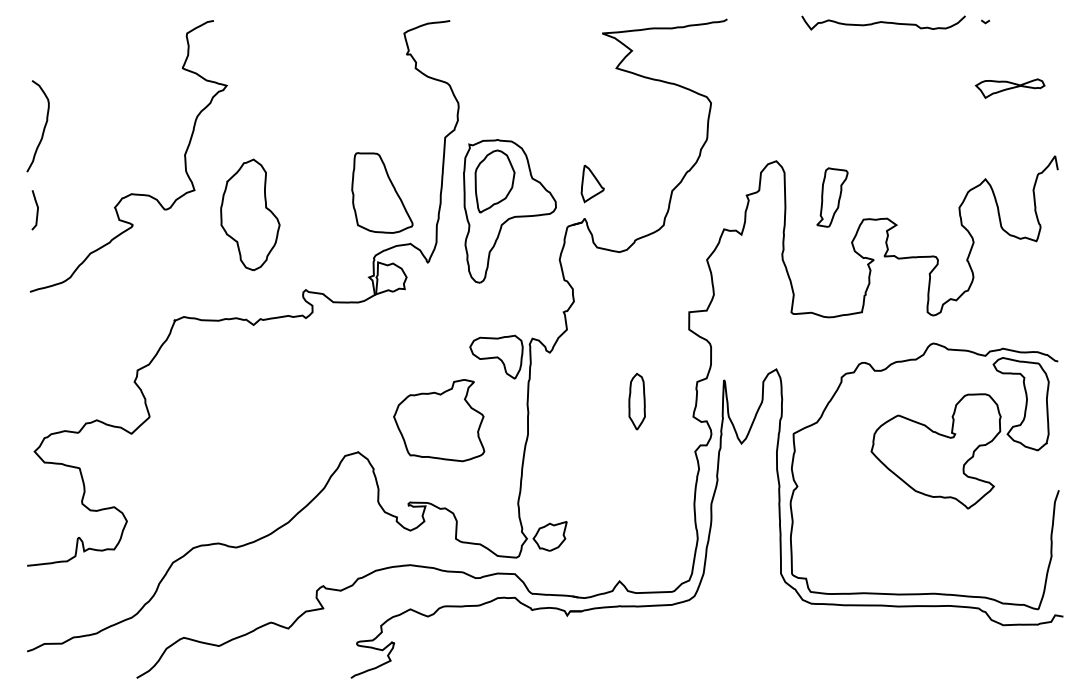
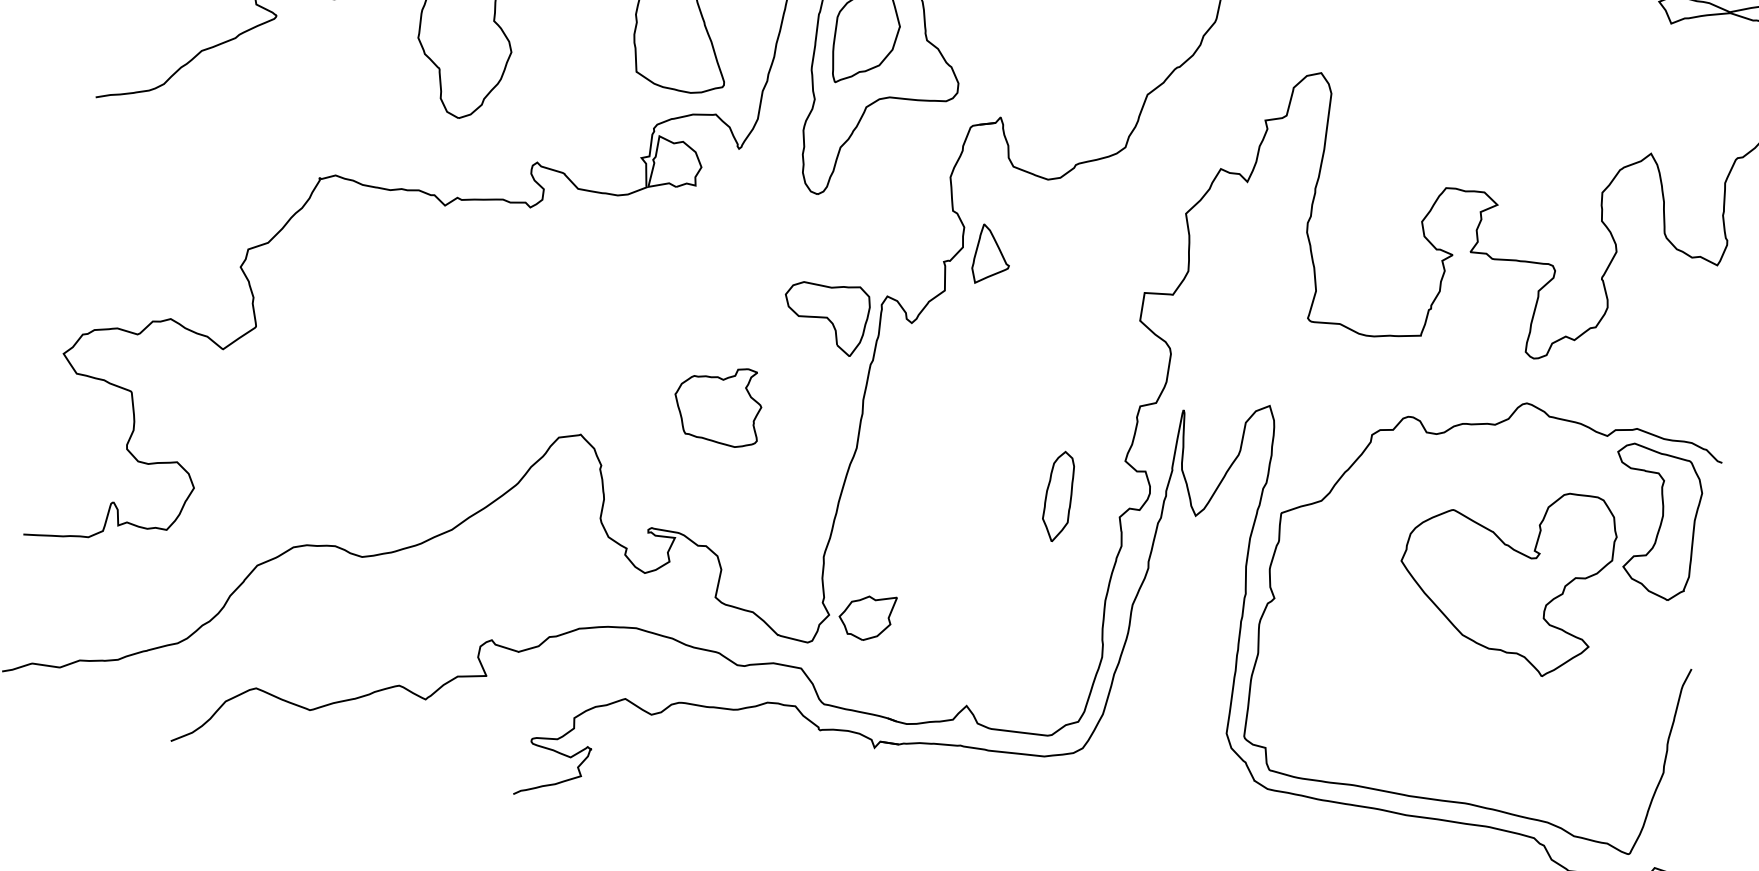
part: (592, 183) -> (992, 255), moved
part: (832, 197) -> (1402, 144), removed
part: (636, 401) -> (1057, 496), moved
part: (439, 420) -> (718, 404), size x0.6

